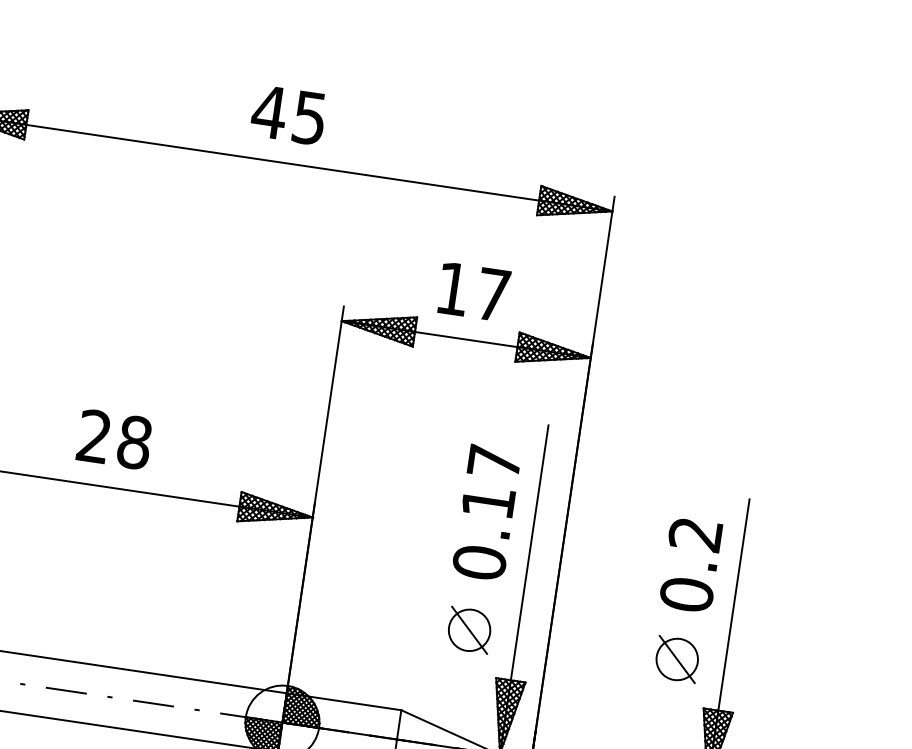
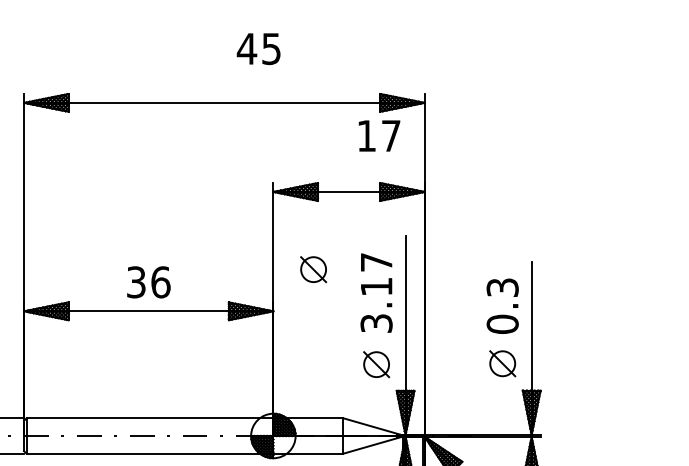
text: (288, 115) -> (258, 49), moved
text: (474, 291) -> (379, 135), moved
text: (114, 439) -> (148, 282), 28 -> 36
part: (388, 458) -> (313, 269), added
text: (695, 533) -> (502, 287), 0.2 -> 0.3
text: (479, 562) -> (376, 323), 0.17 -> 3.17

